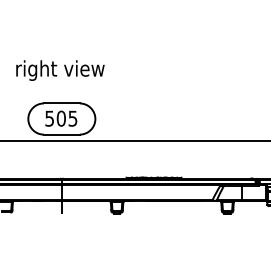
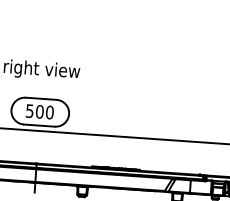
text: (72, 118) -> (49, 112), 505 -> 500

